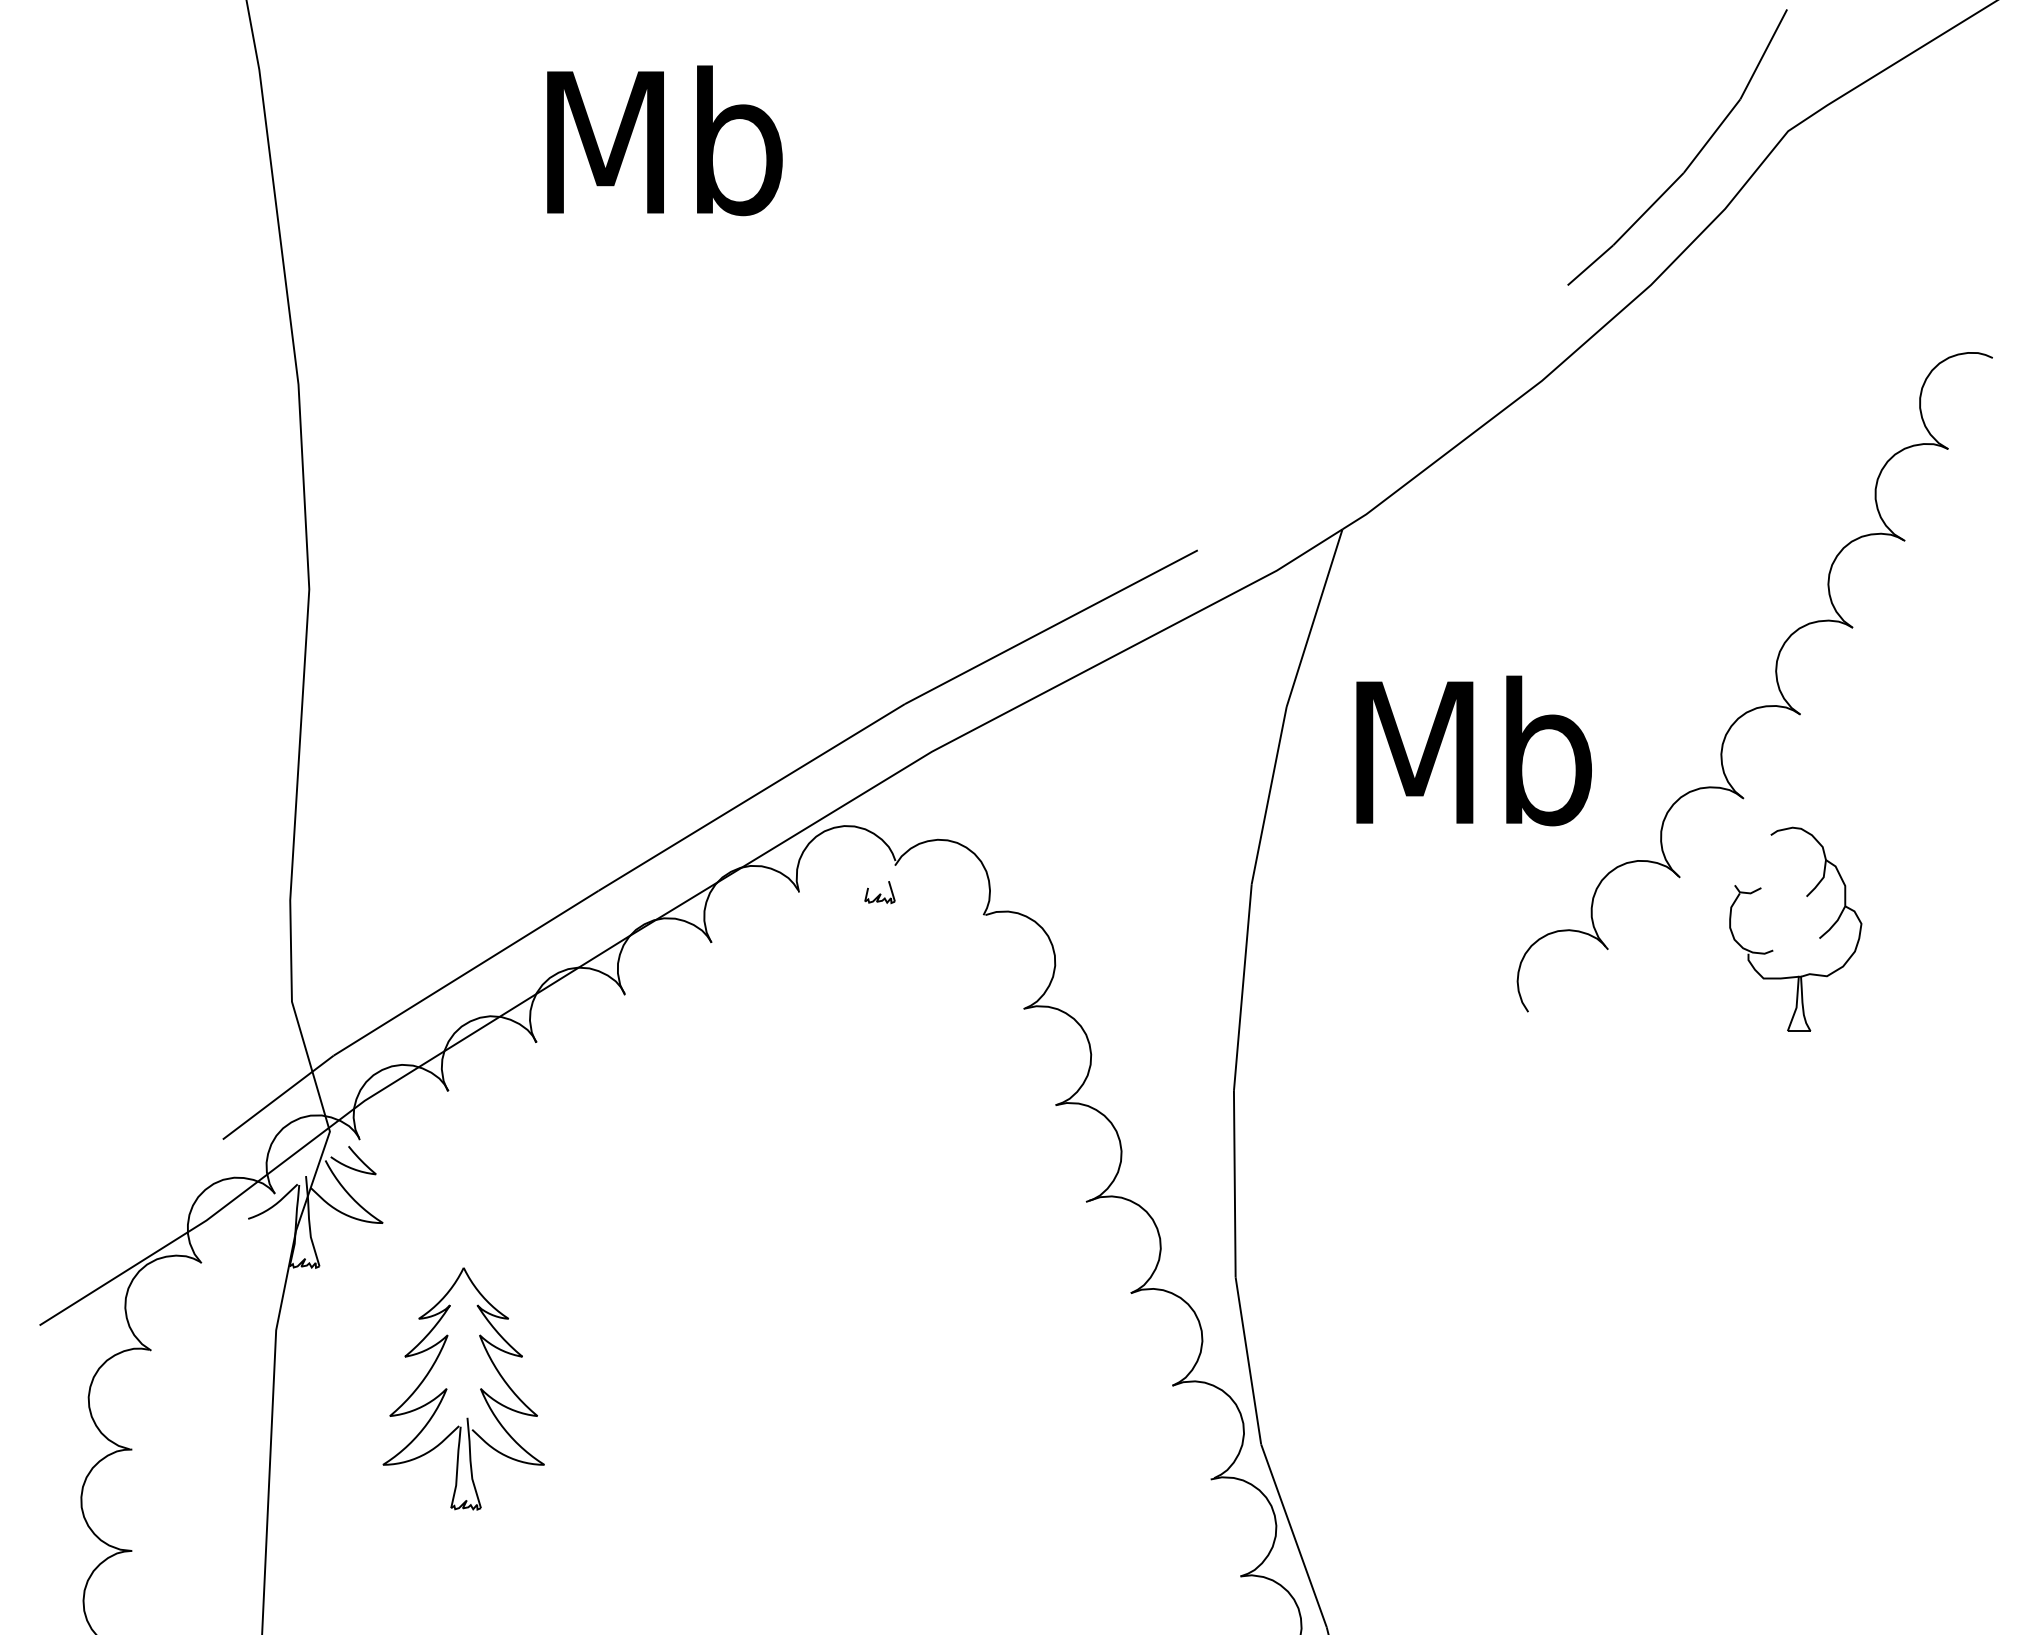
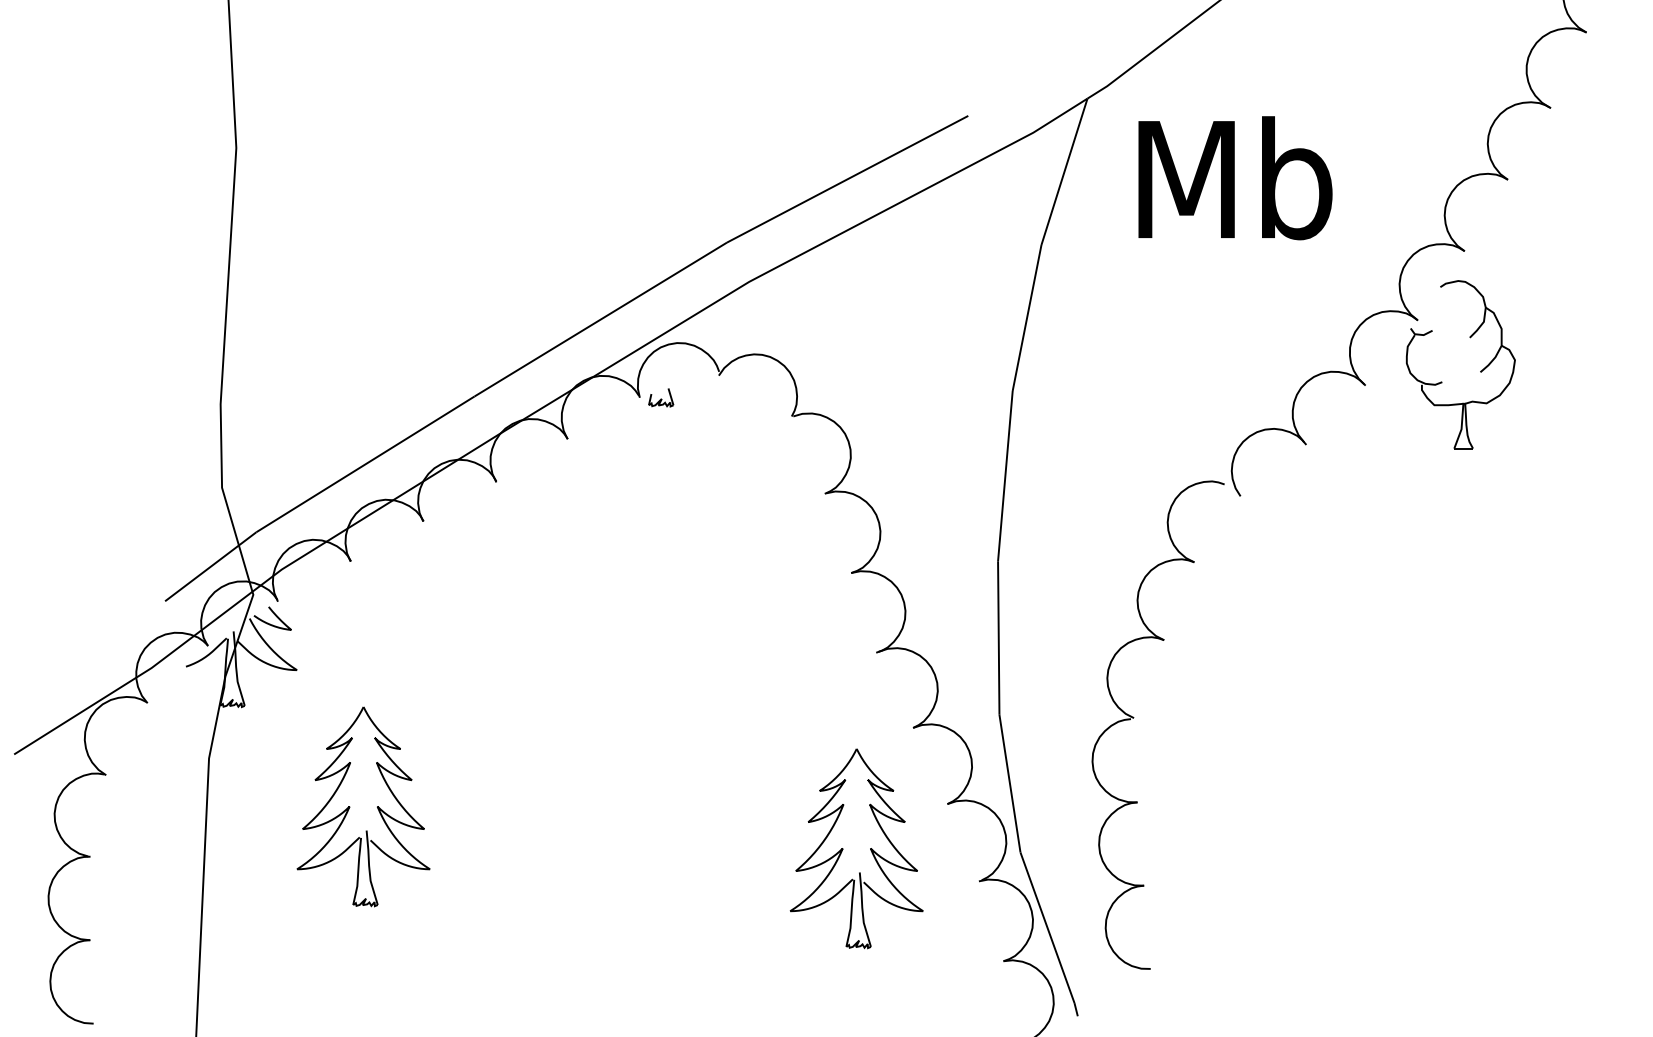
text: (1473, 750) -> (1234, 177), moved
part: (879, 892) -> (660, 397), moved
part: (1819, 937) -> (1480, 371), moved
part: (1399, 1280) -> (1134, 717), added
part: (1078, 1439) -> (870, 848), added

